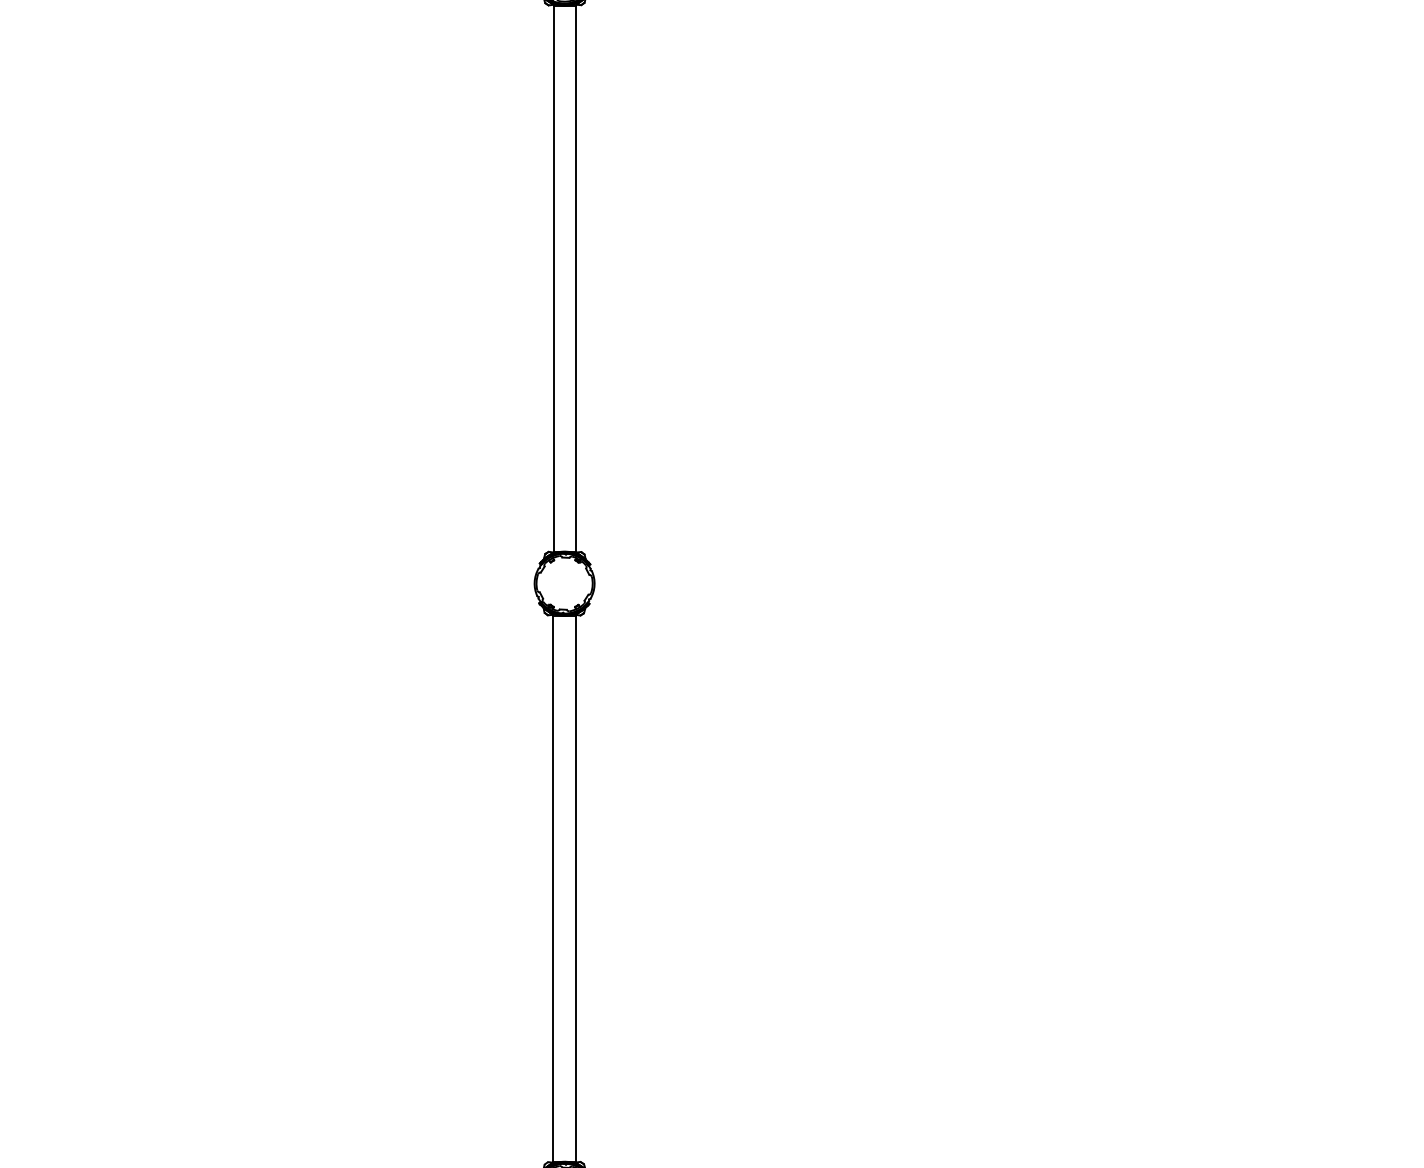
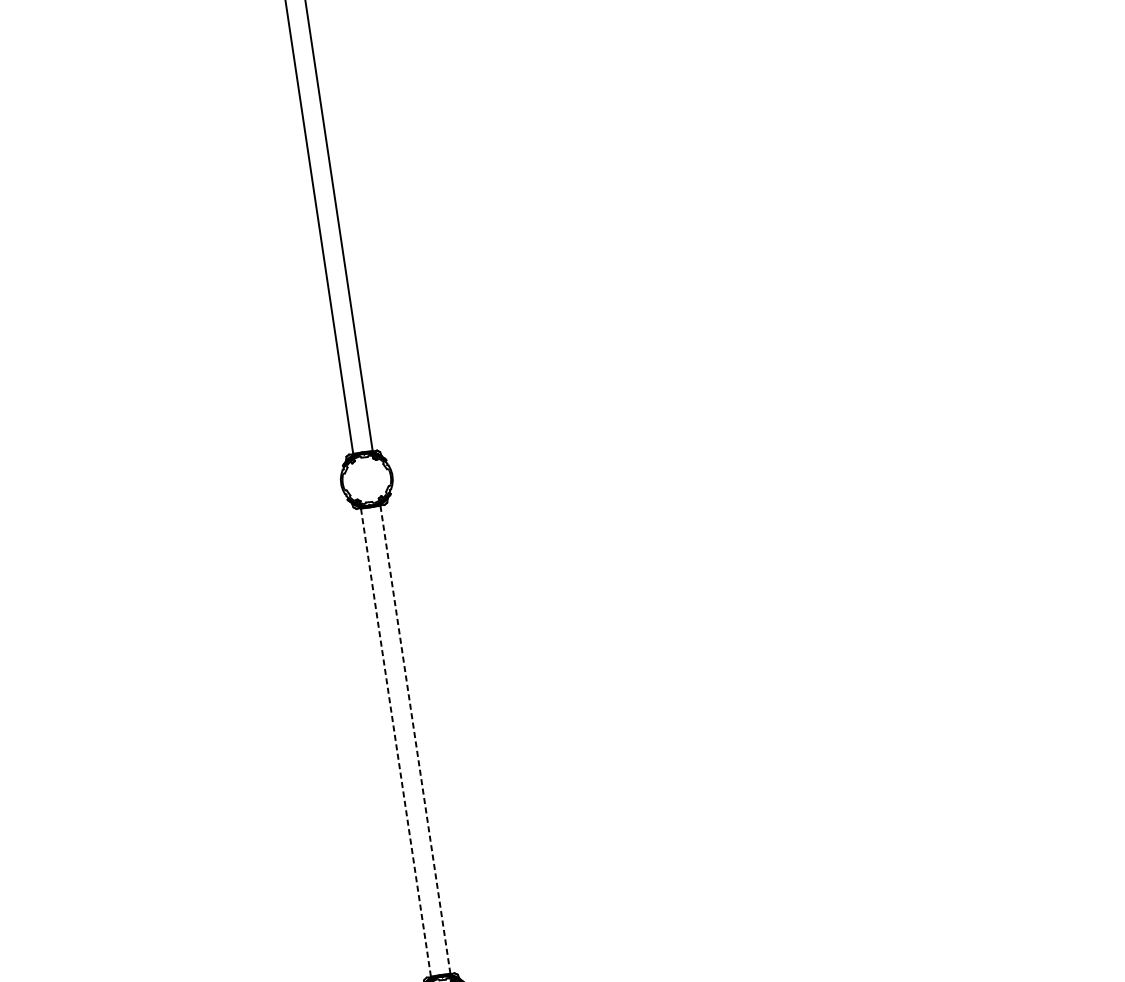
line: (575, 888) -> (415, 739), solid -> dashed
line: (553, 889) -> (396, 743), solid -> dashed

